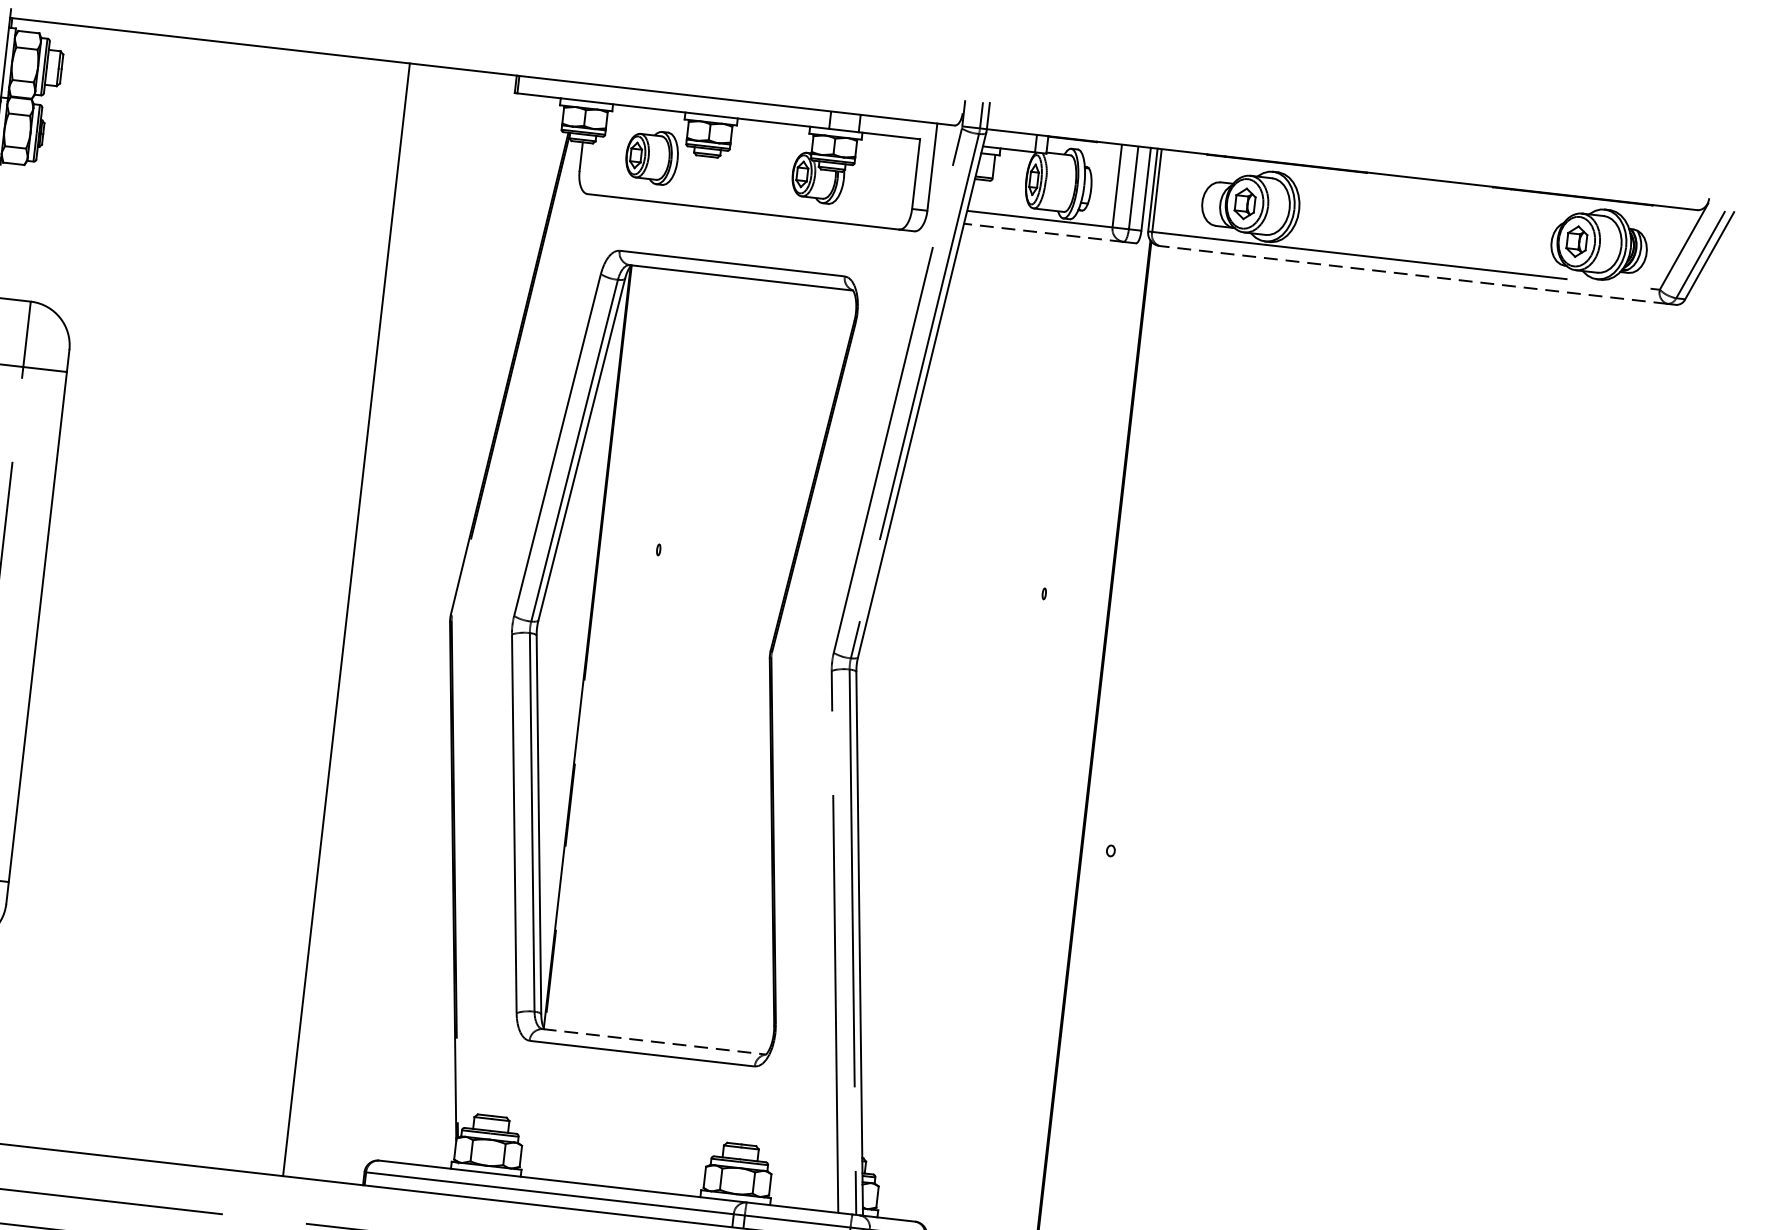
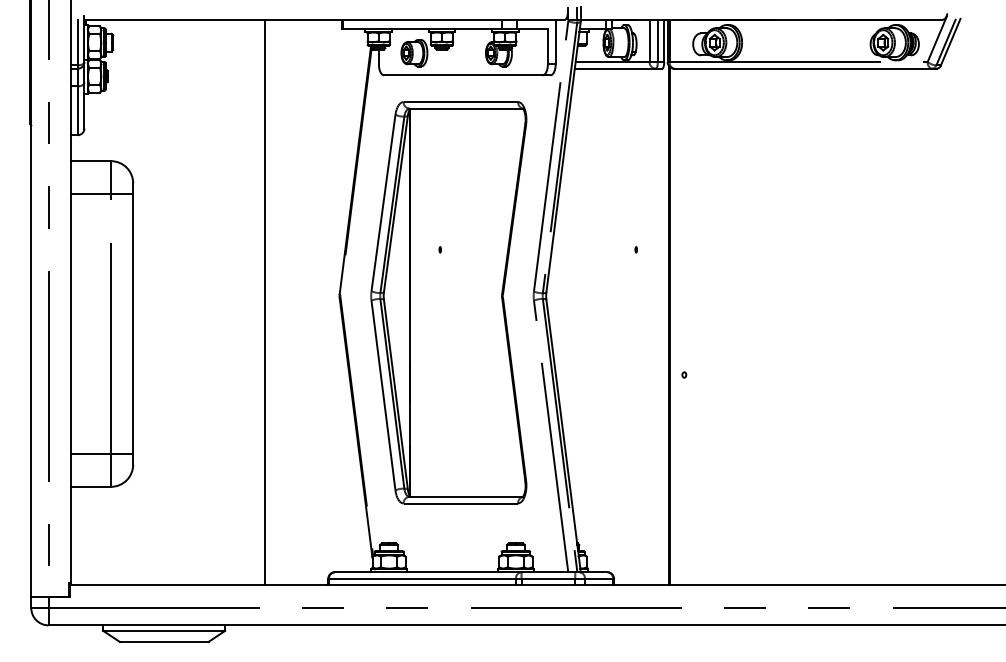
line: (1044, 232) -> (615, 68), dashed -> solid
line: (1414, 274) -> (803, 68), dashed -> solid
line: (346, 619) -> (264, 302), moved
line: (655, 1041) -> (466, 496), dashed -> solid

